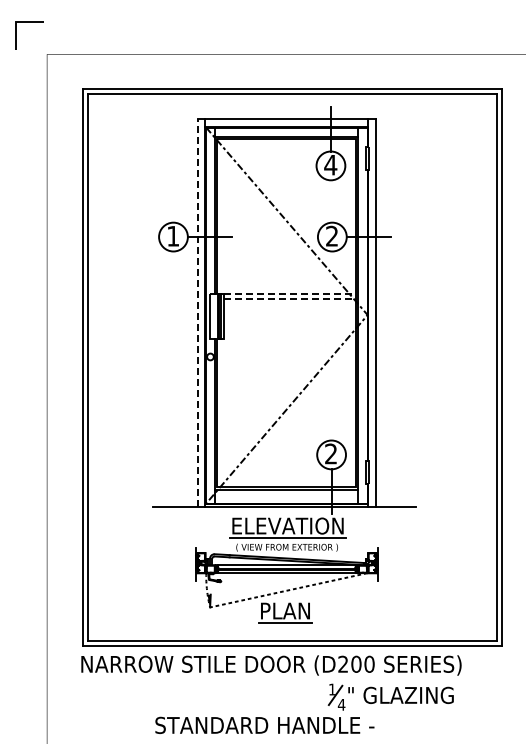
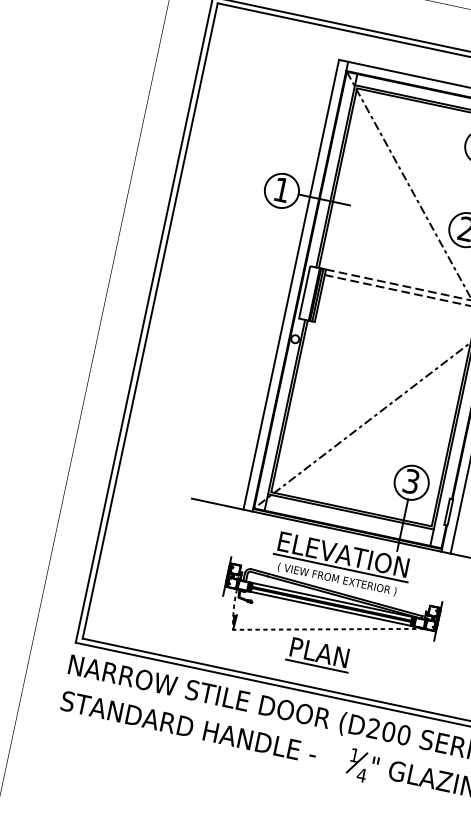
line: (197, 312) -> (291, 284), dashed -> solid
text: (331, 453) -> (411, 481), 2 -> 3
text: (264, 724) -> (188, 726), moved

